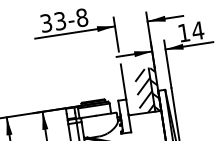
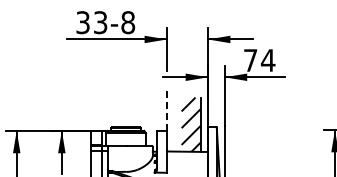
text: (183, 32) -> (250, 60), 14 -> 74
line: (123, 81) -> (166, 108), solid -> dashed
hatch: (155, 89) -> (204, 124), removed

